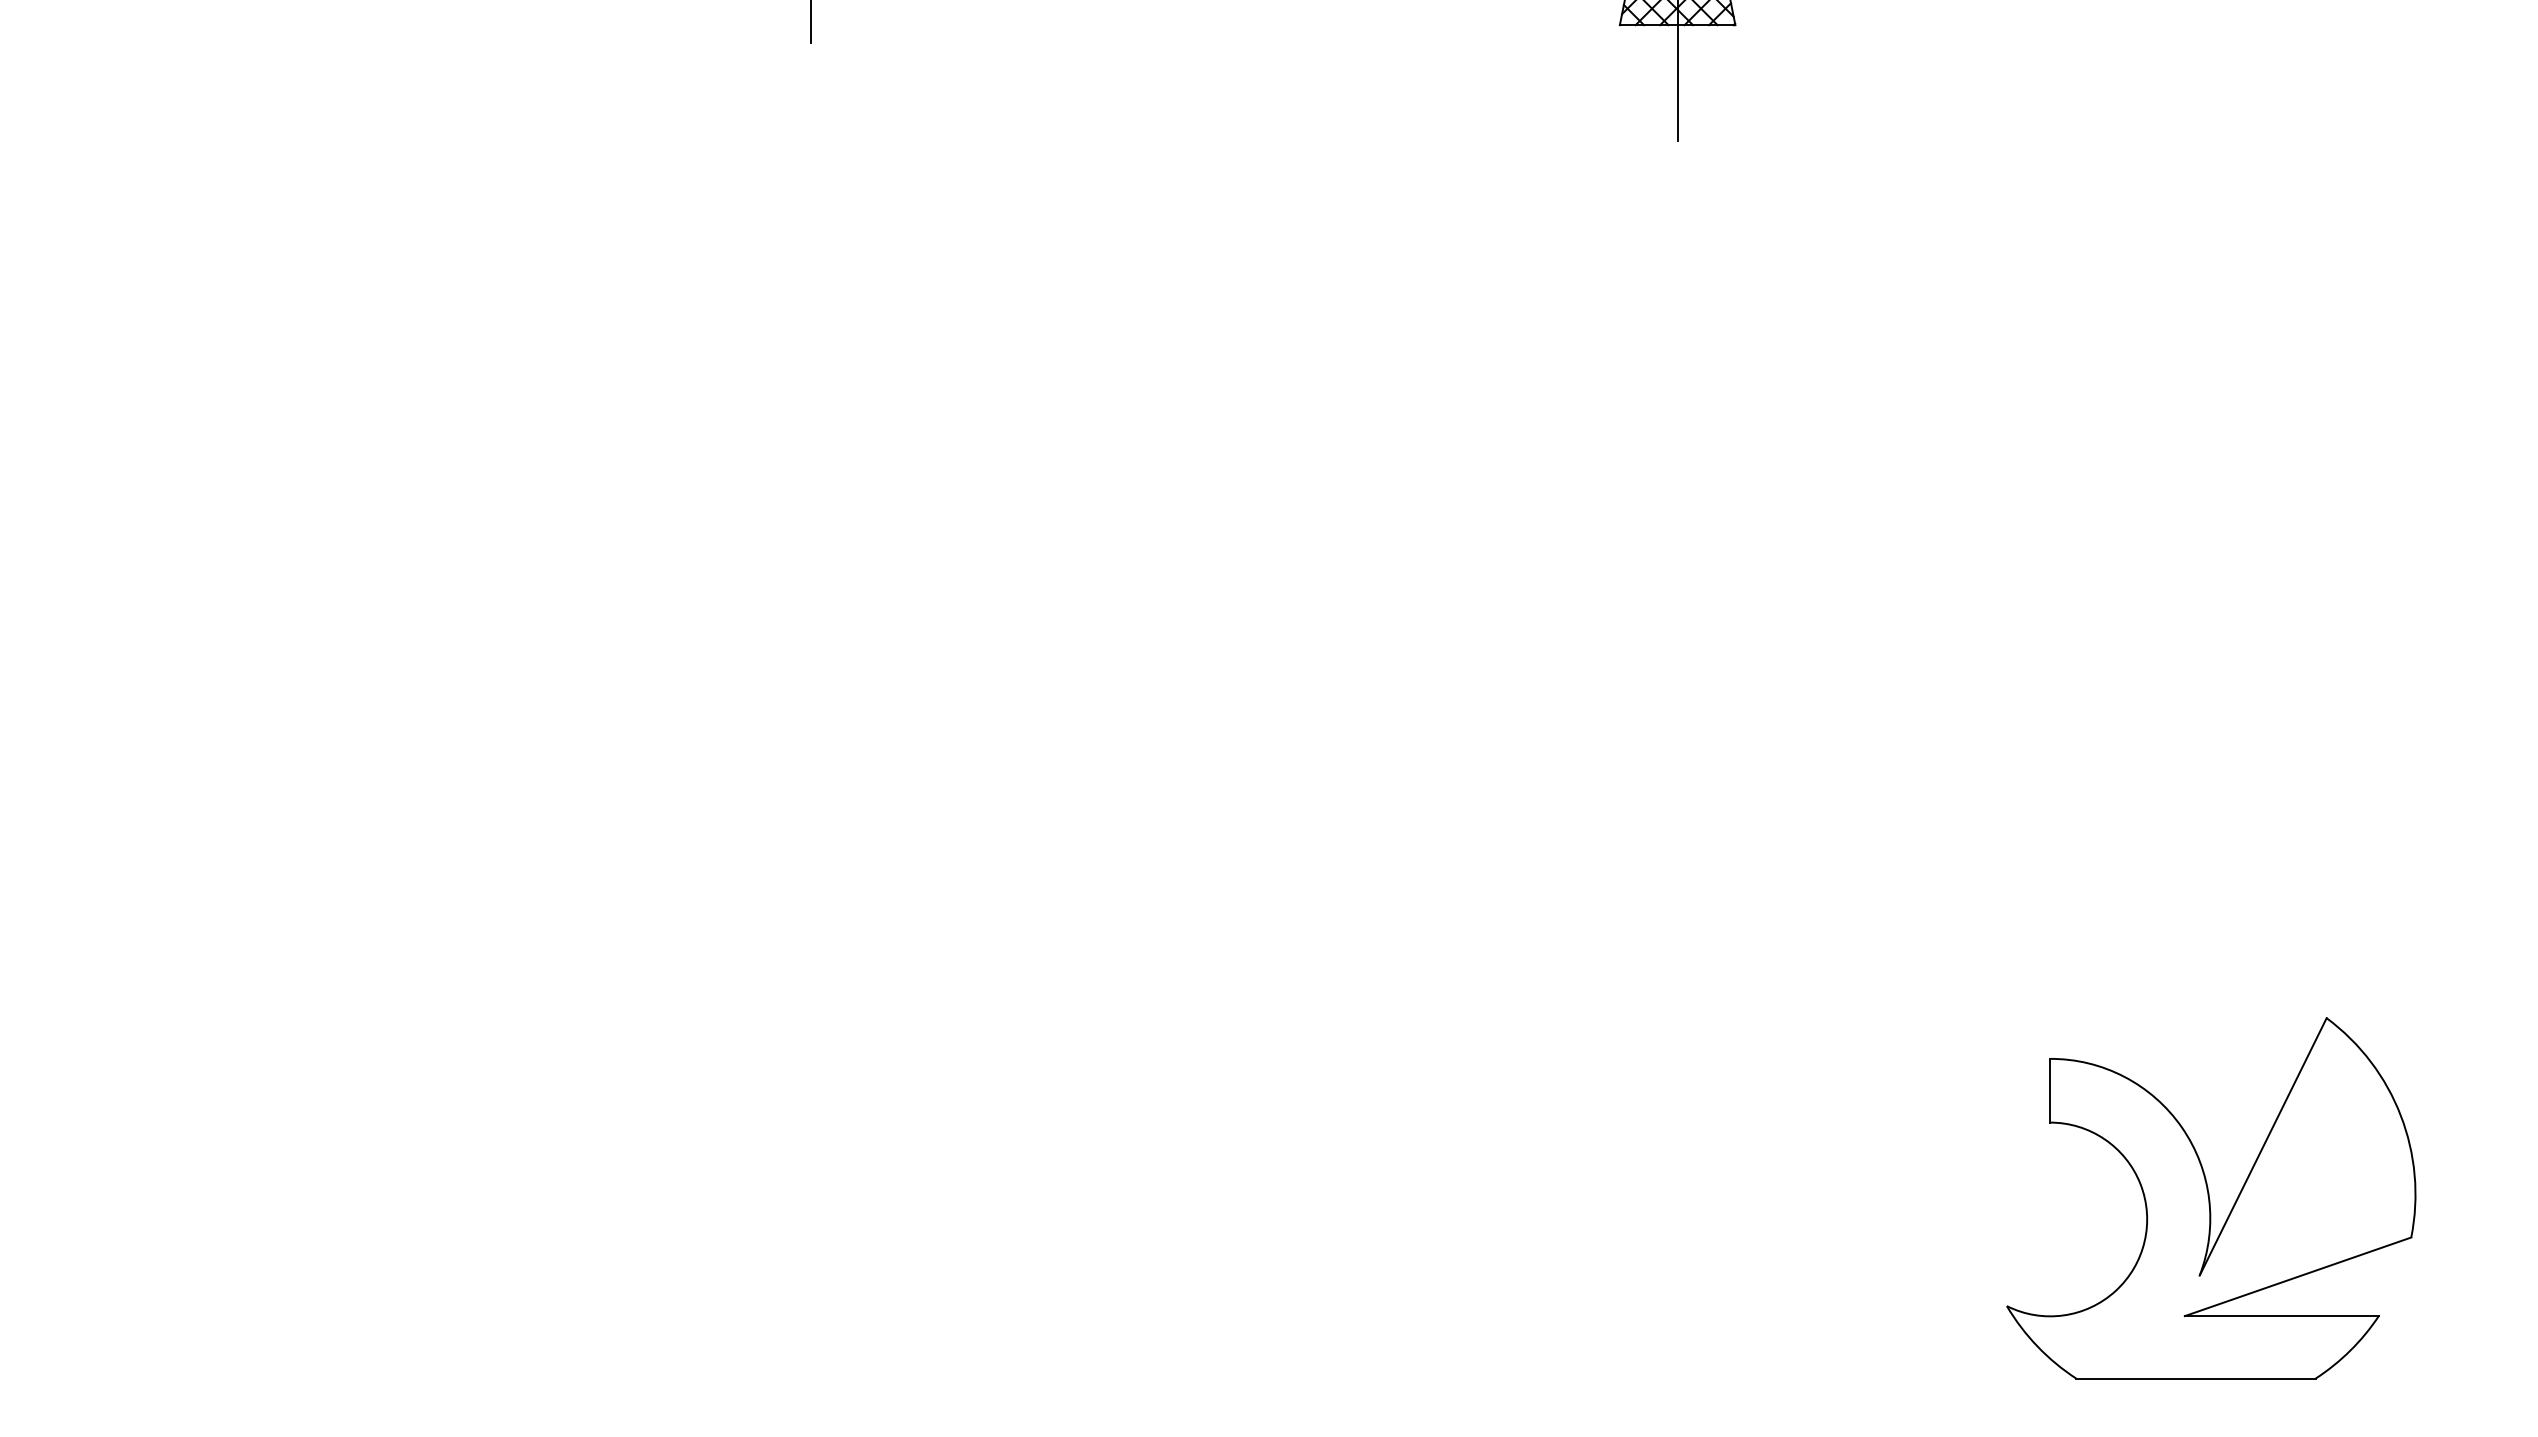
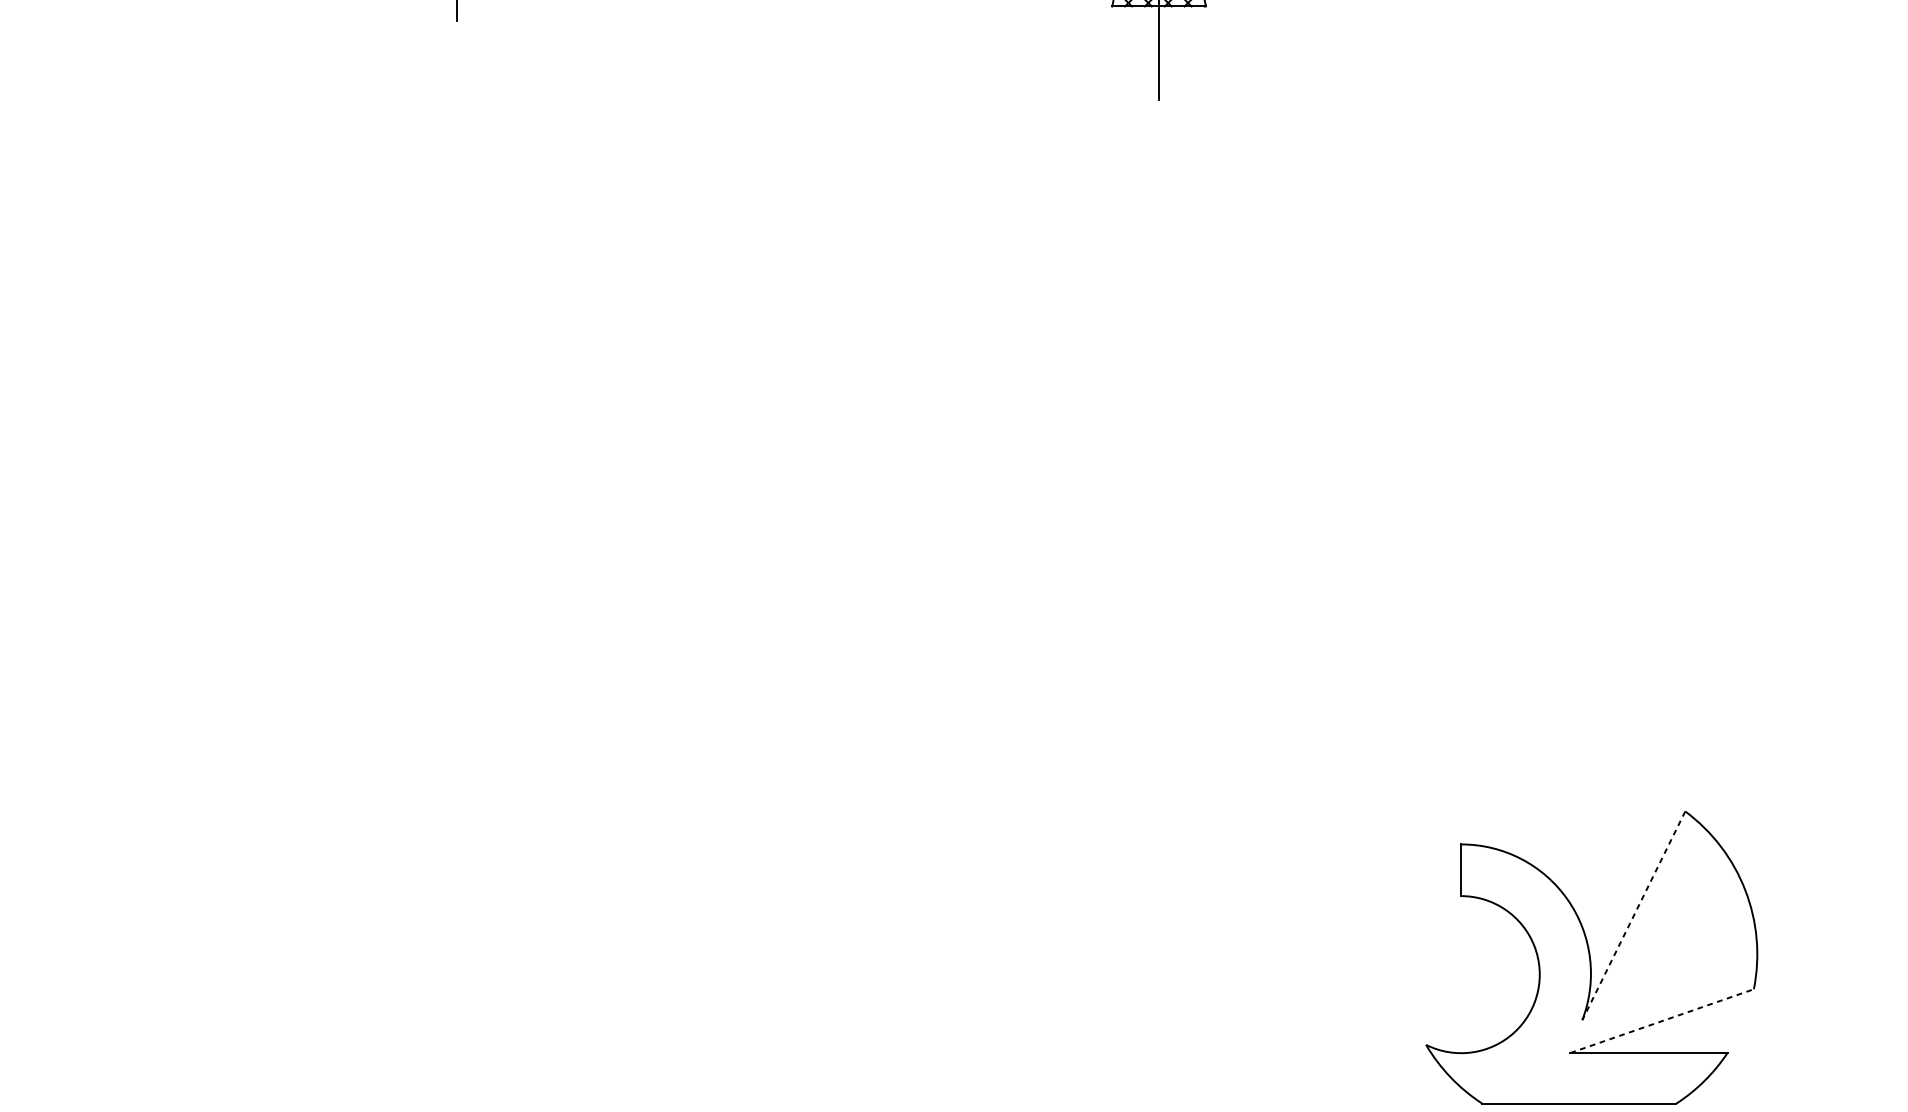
line: (2263, 1146) -> (1634, 915), solid -> dashed
line: (2298, 1276) -> (1662, 1020), solid -> dashed

